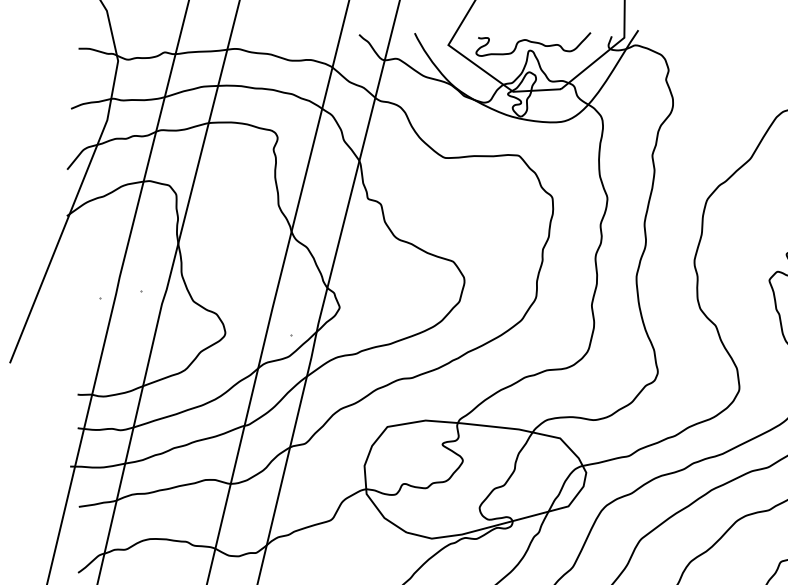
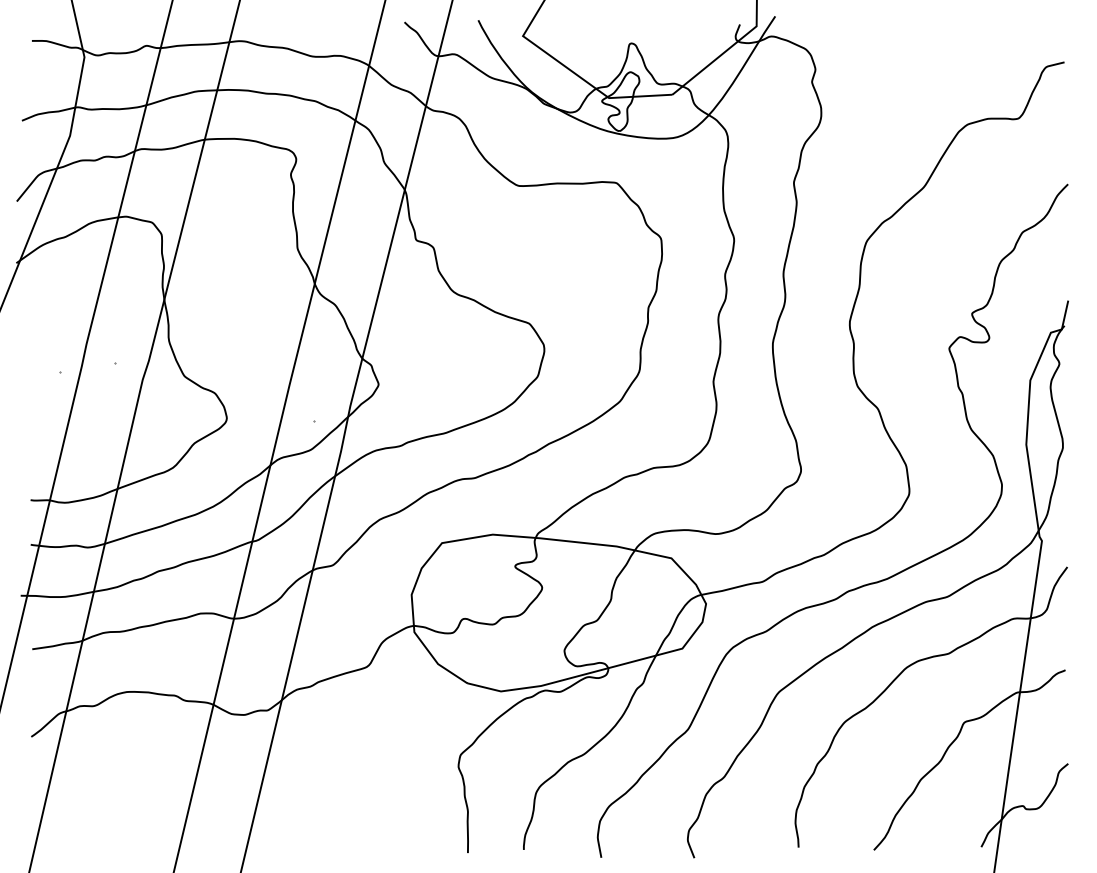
curve: (533, 43) -> (635, 33), removed

